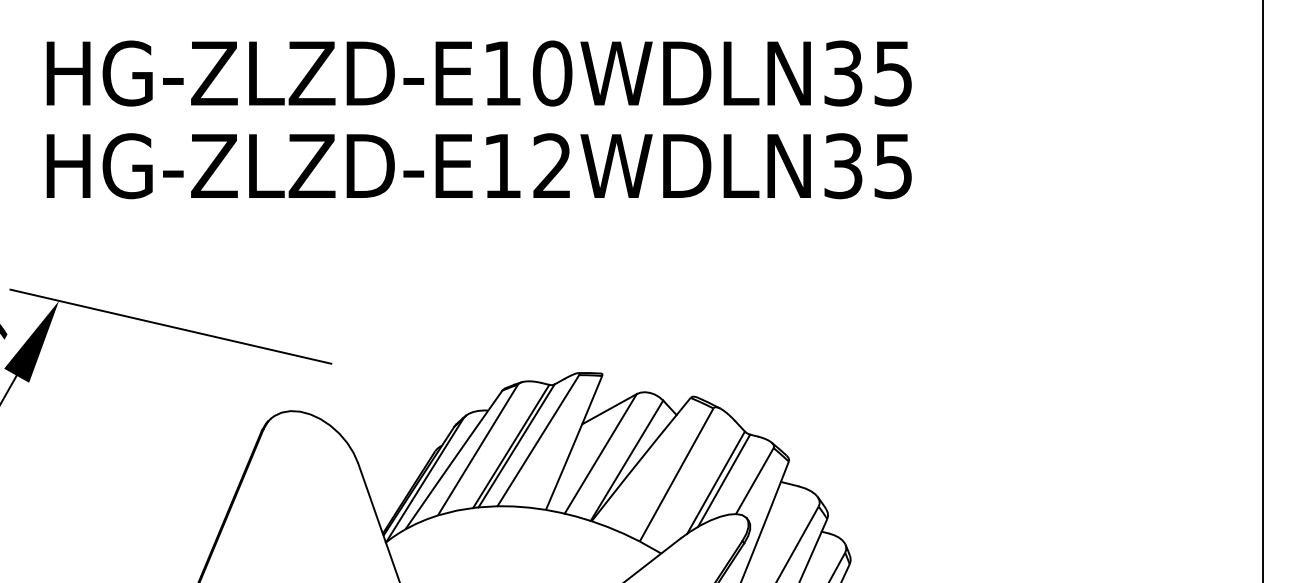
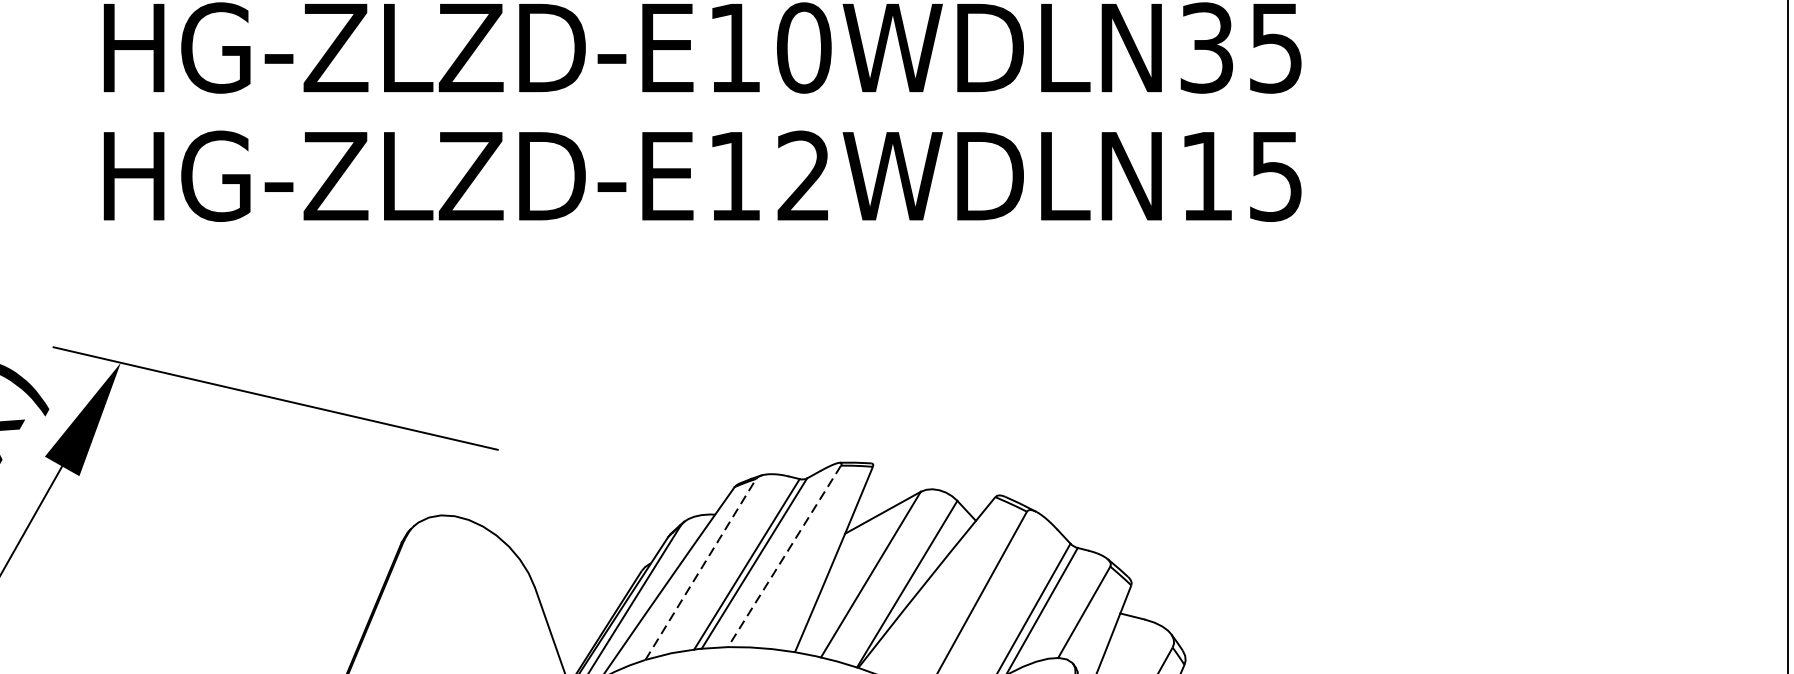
text: (843, 166) -> (1206, 176), HG-ZLZD-E12WDLN35 -> HG-ZLZD-E12WDLN15
line: (538, 441) -> (784, 557), solid -> dashed
line: (477, 450) -> (700, 569), solid -> dashed

